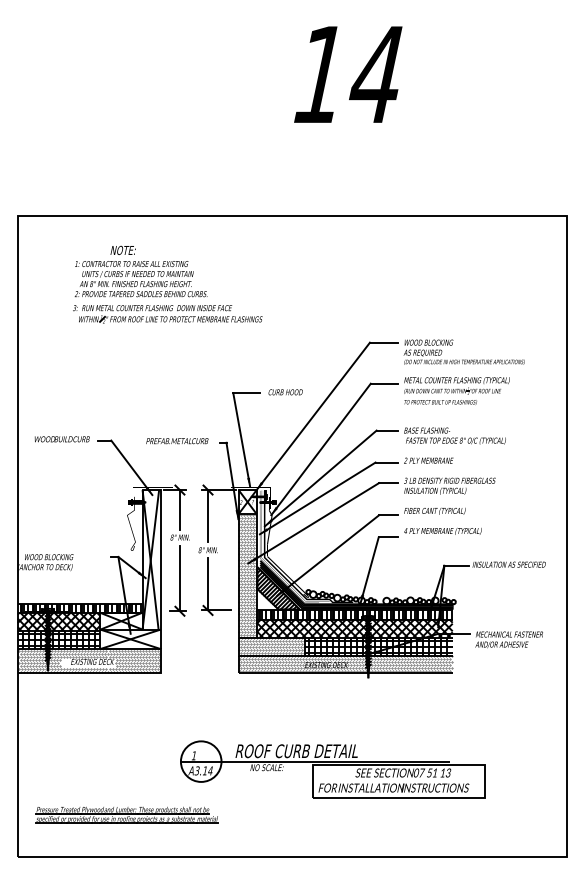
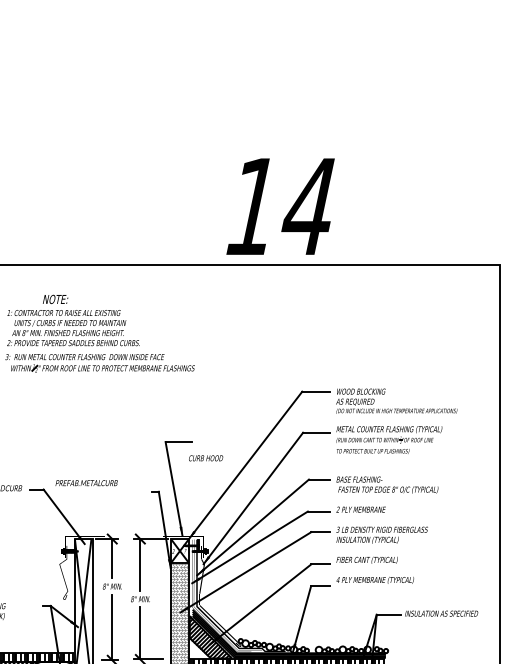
text: (348, 74) -> (280, 206), moved
text: (285, 392) -> (205, 458), moved
text: (177, 441) -> (86, 483), moved

